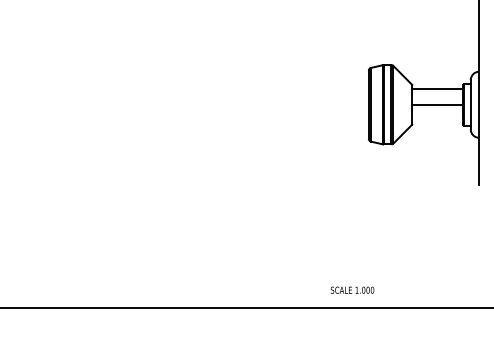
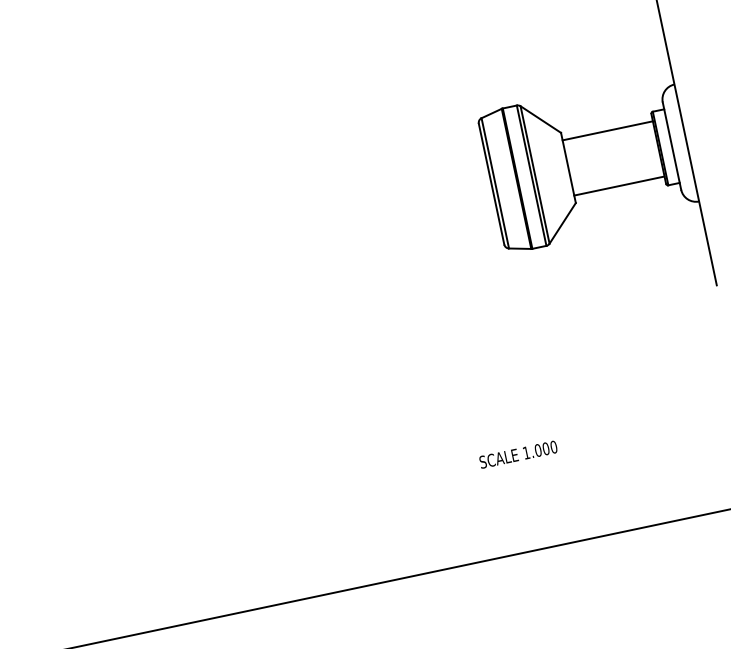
line: (437, 105) -> (618, 186), moved
text: (352, 289) -> (518, 453), moved

